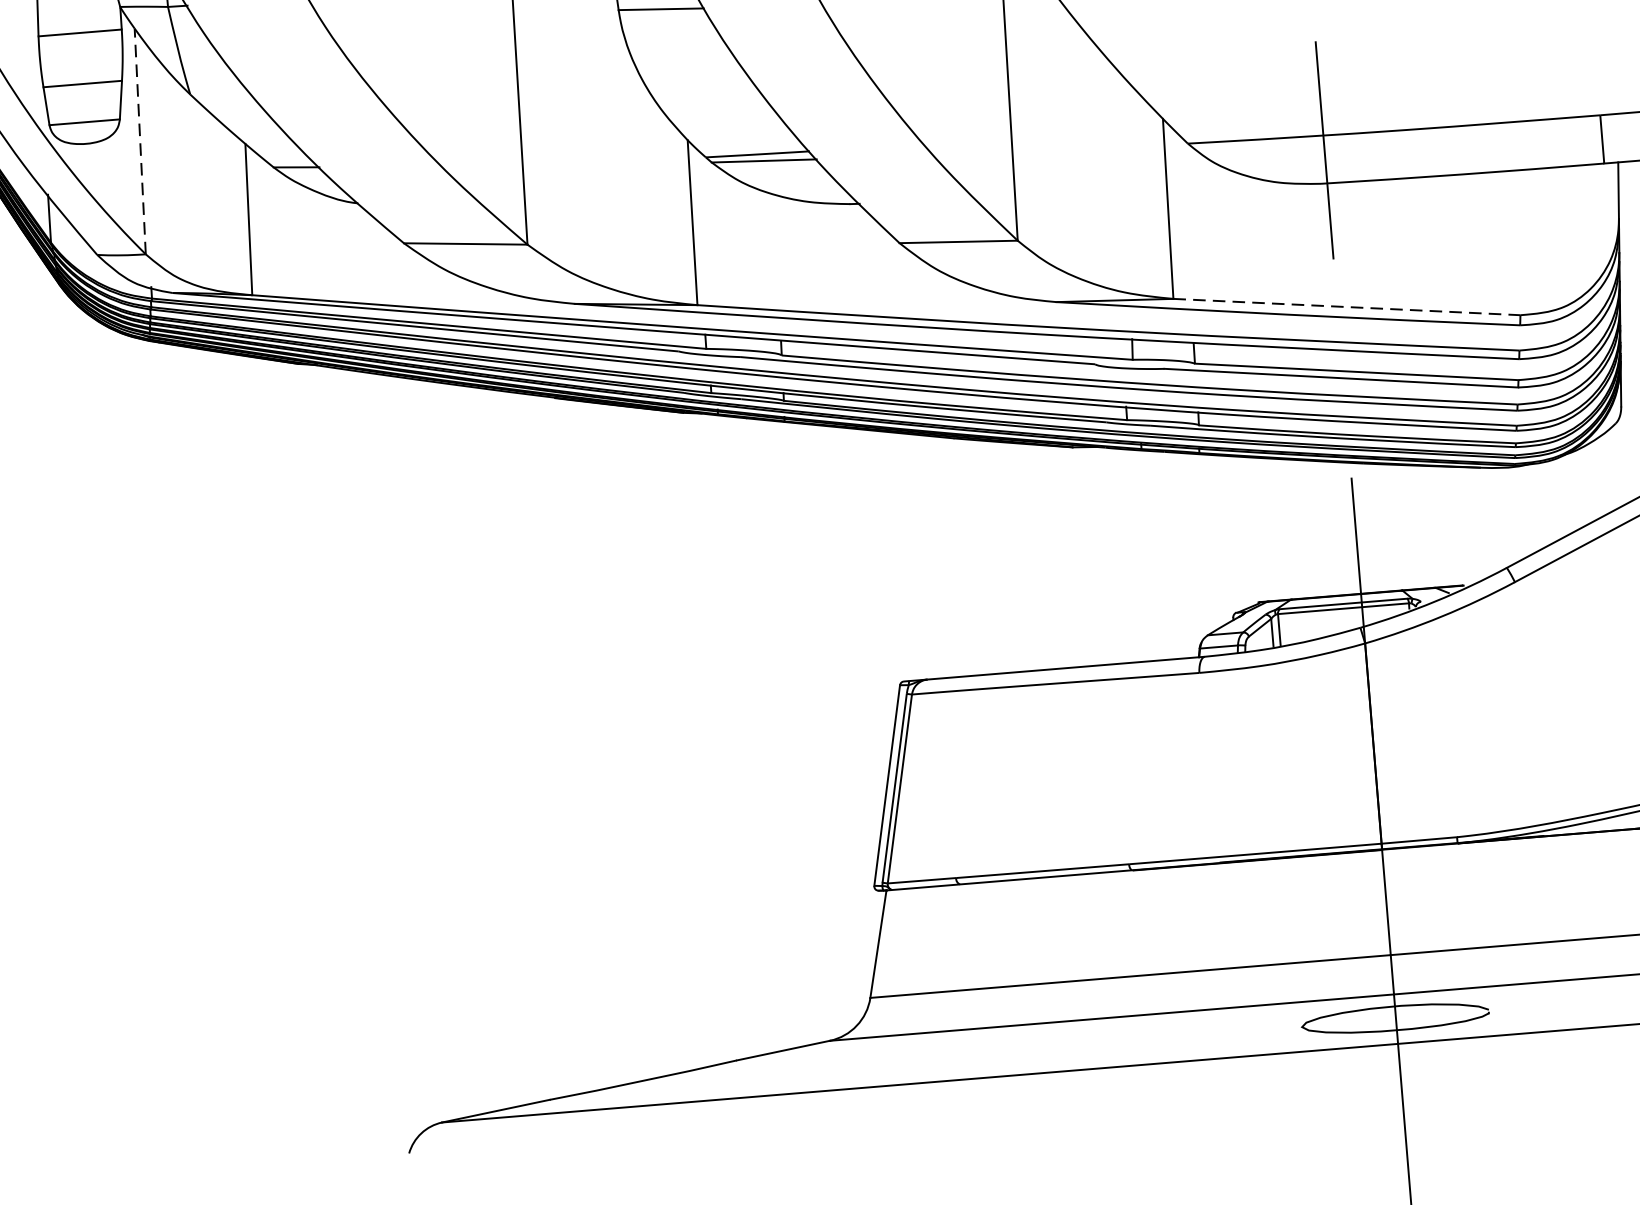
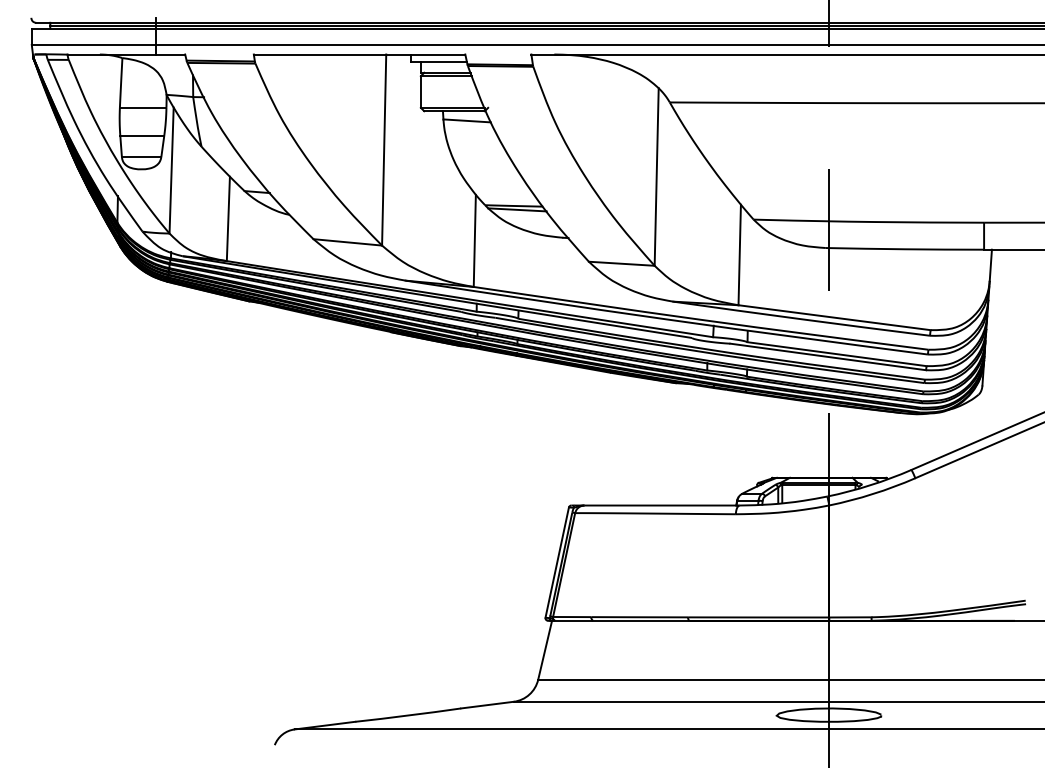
line: (140, 141) -> (171, 170), dashed -> solid
line: (1346, 306) -> (834, 317), dashed -> solid

